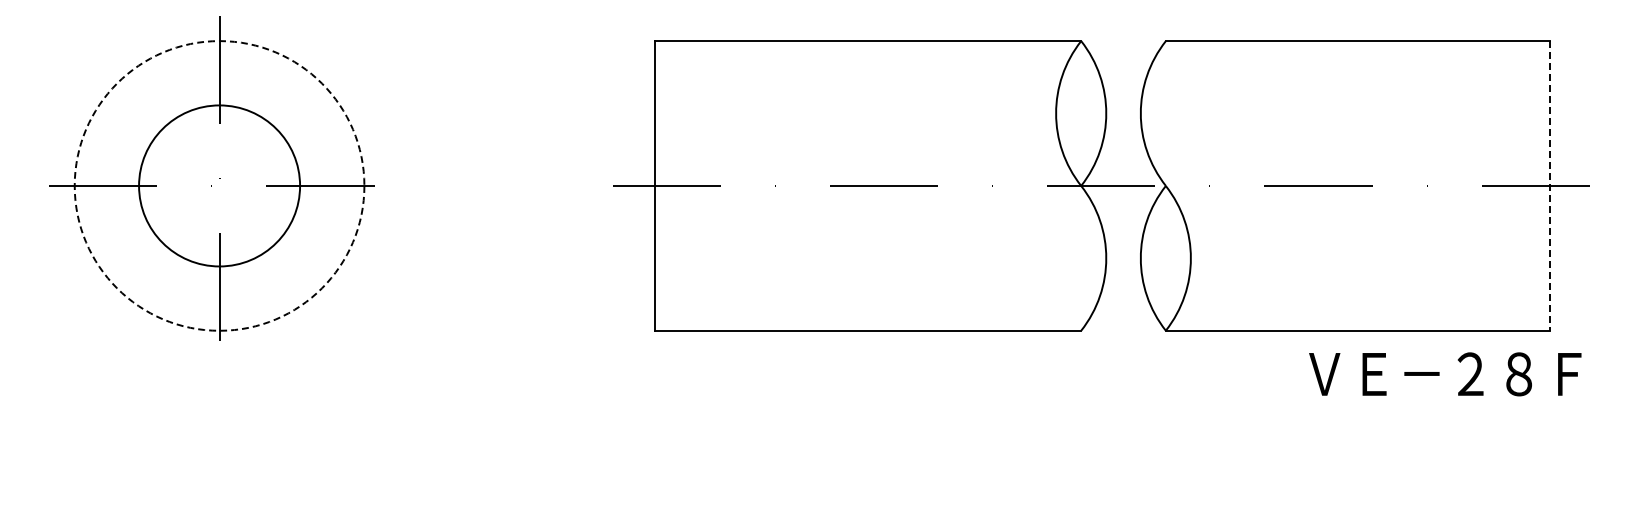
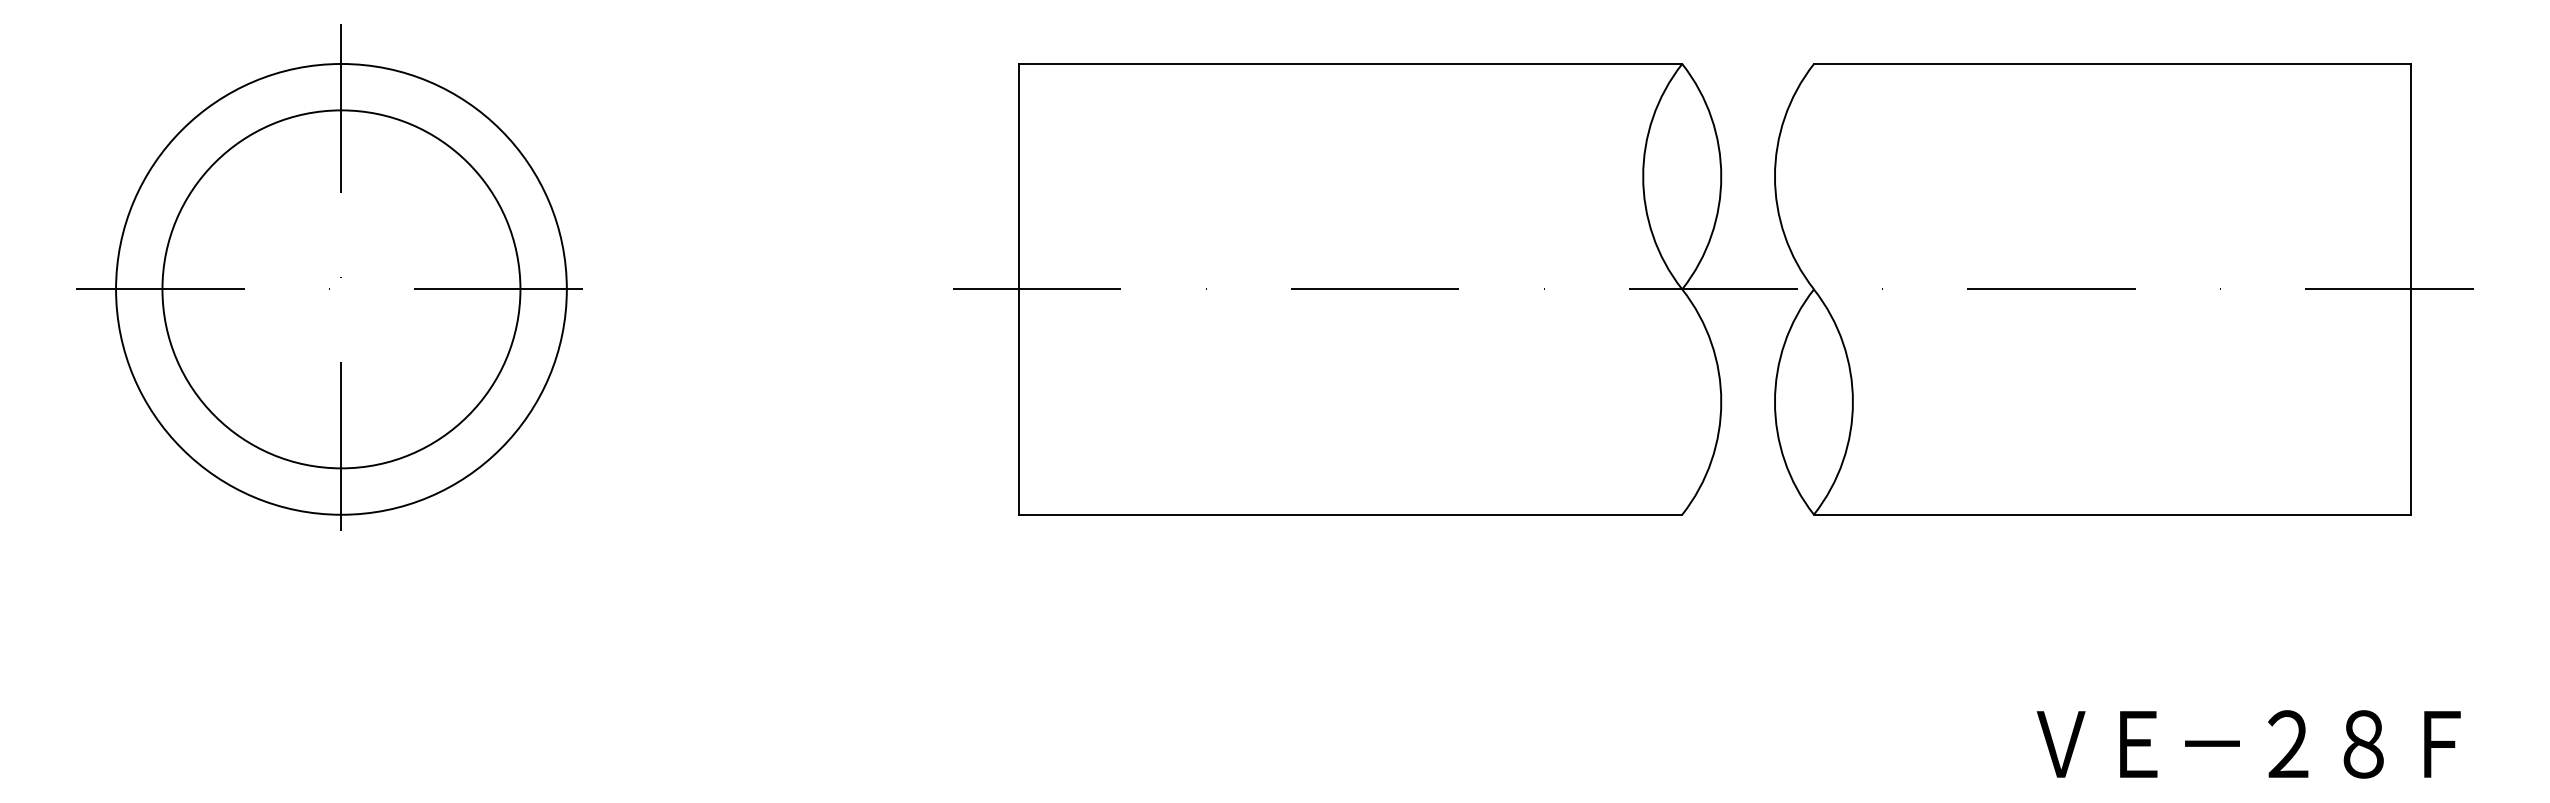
circle: (219, 185) -> (341, 288), dashed -> solid
circle: (219, 185) -> (341, 288), size x1.43
line: (1549, 185) -> (2410, 288), dashed -> solid
text: (1445, 374) -> (2249, 744), moved

